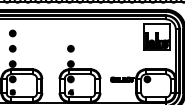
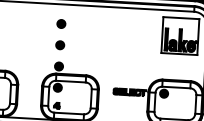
part: (70, 33) -> (60, 24), added

